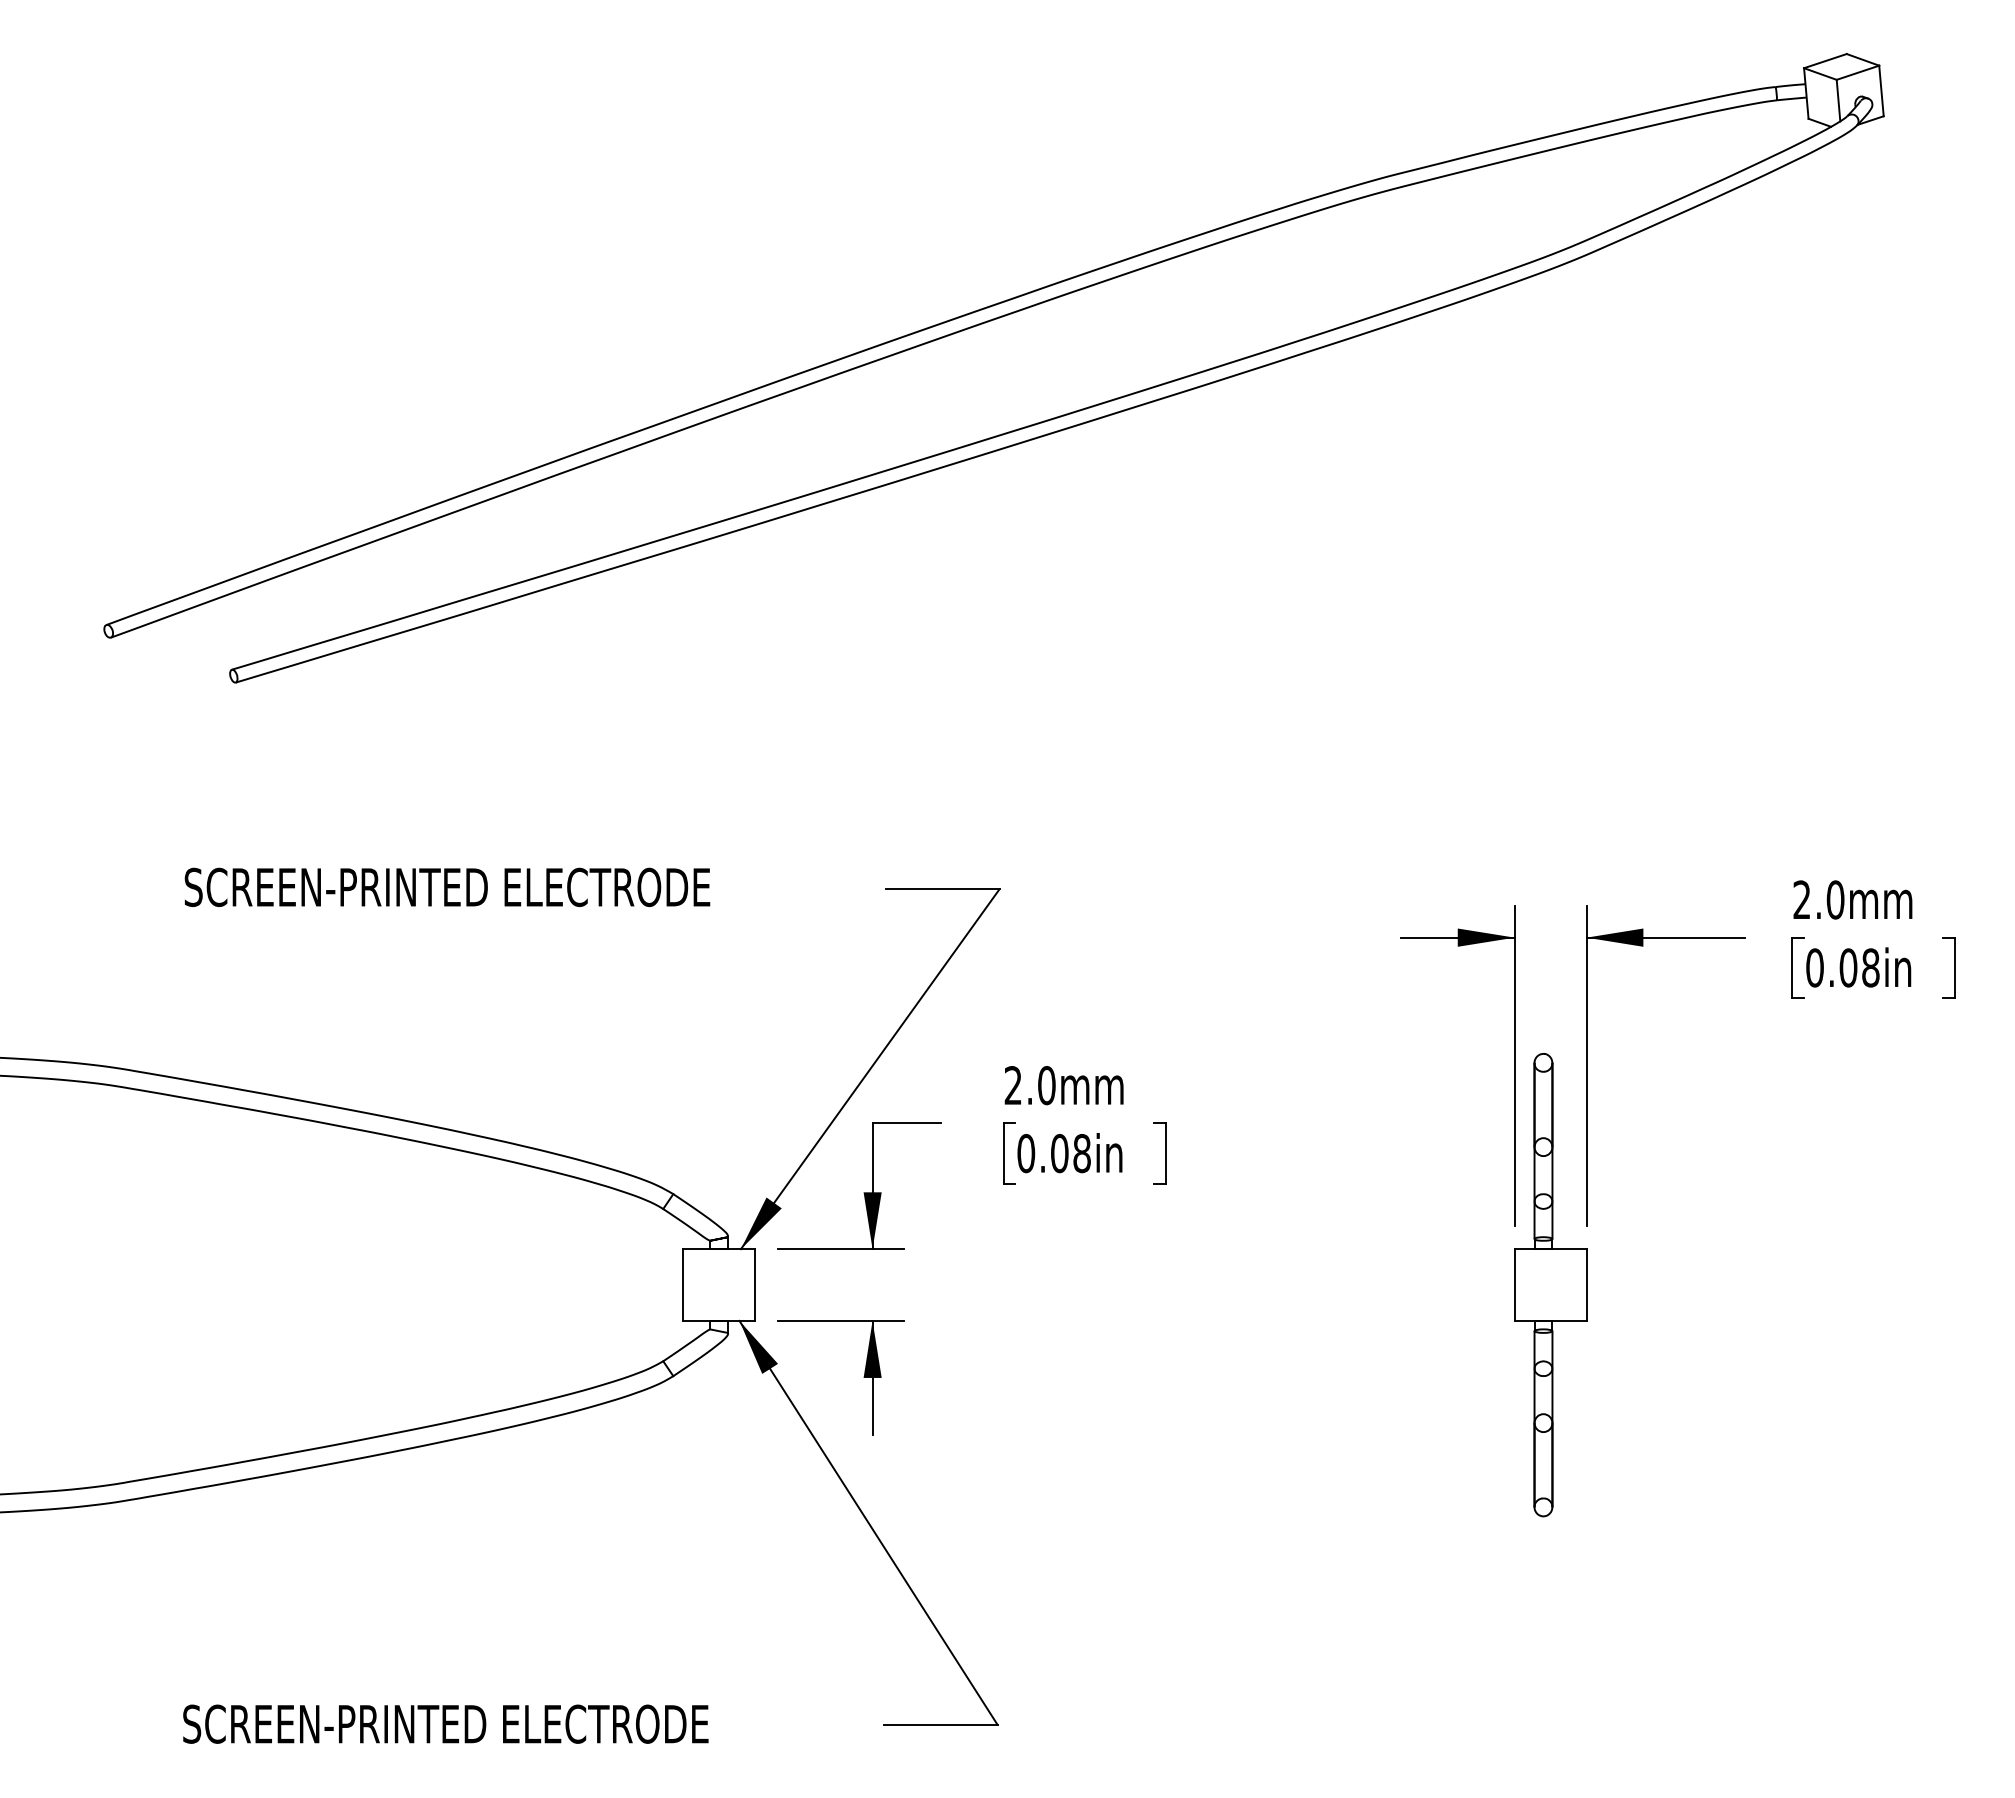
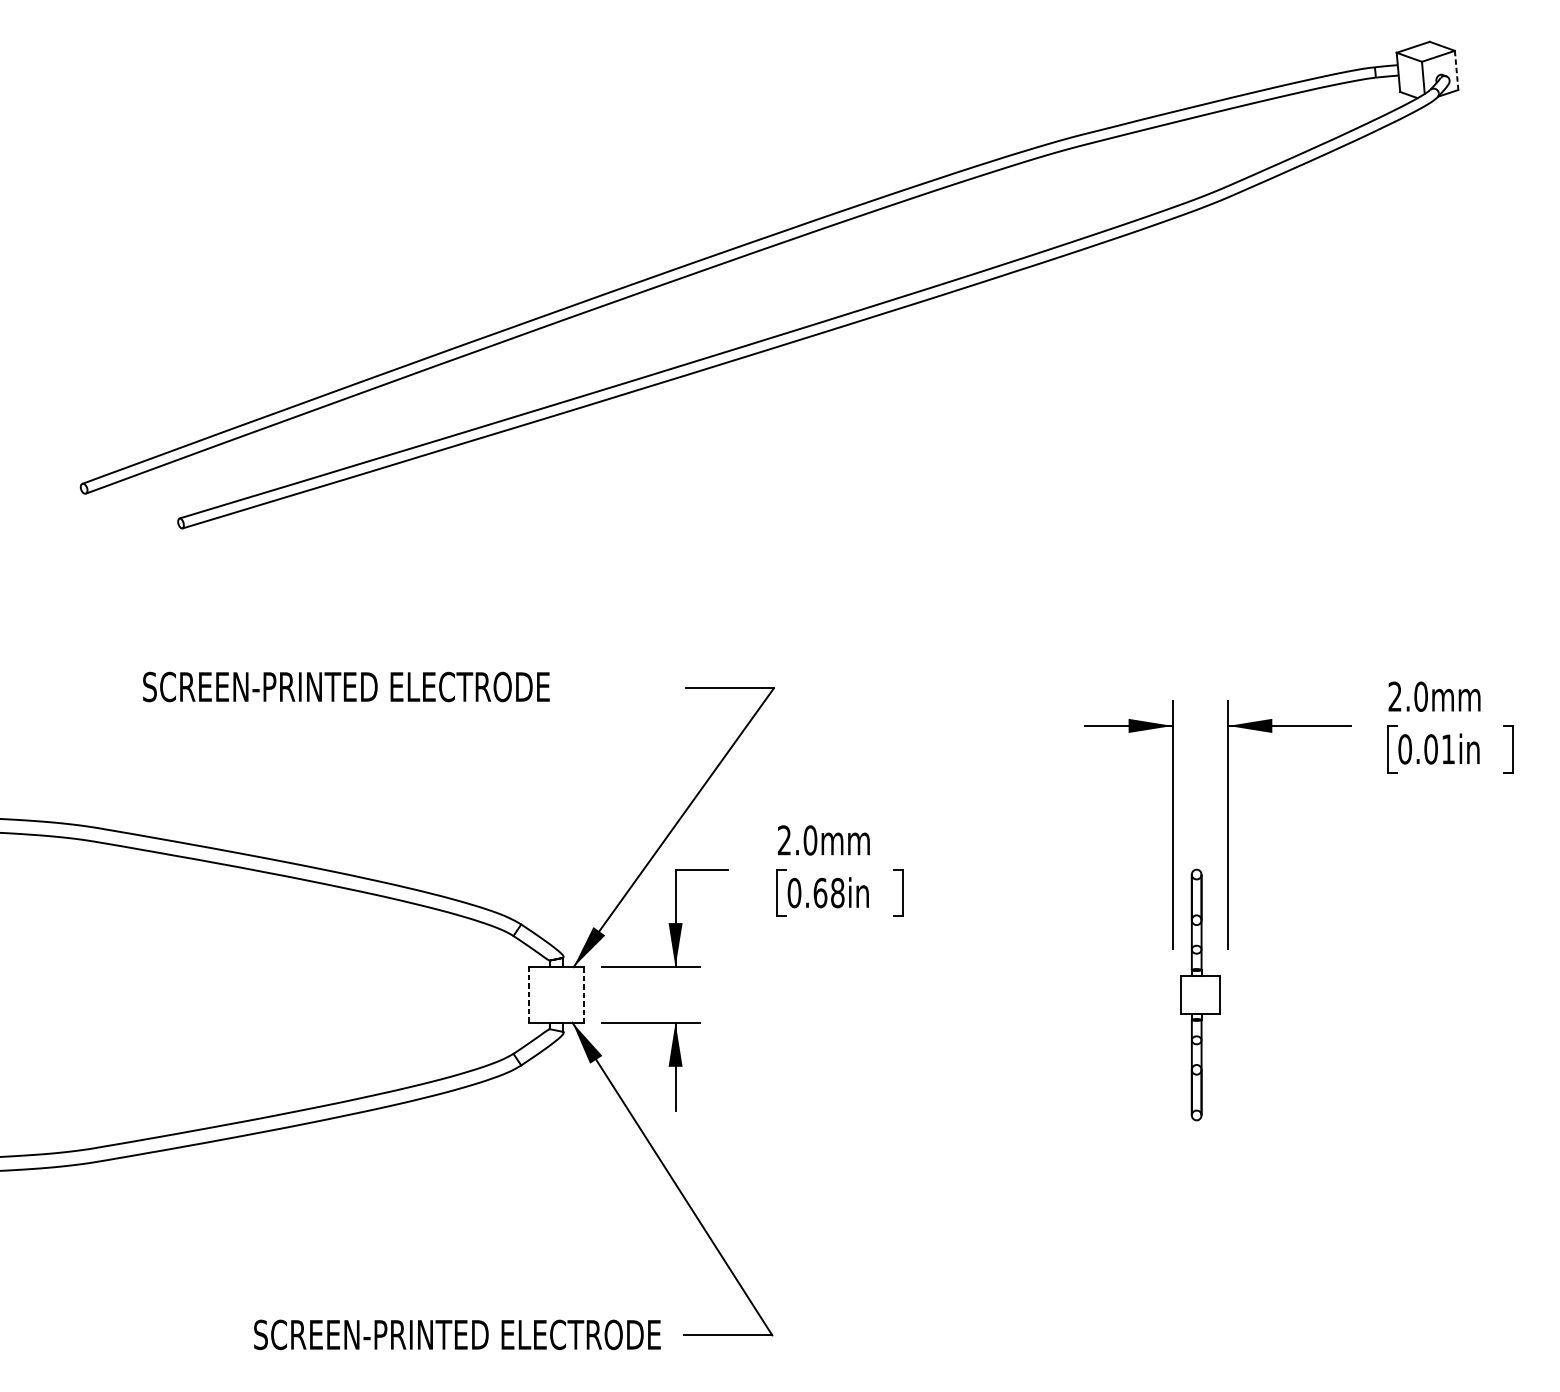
line: (1881, 91) -> (1456, 70), solid -> dashed
text: (1870, 967) -> (1448, 749), 0.08in -> 0.01in
text: (1059, 1153) -> (820, 893), 0.08in -> 0.68in
line: (683, 1285) -> (529, 995), solid -> dashed
line: (754, 1285) -> (584, 995), solid -> dashed
part: (1550, 1285) -> (1200, 995), size x0.7
text: (445, 1723) -> (457, 1334), moved

